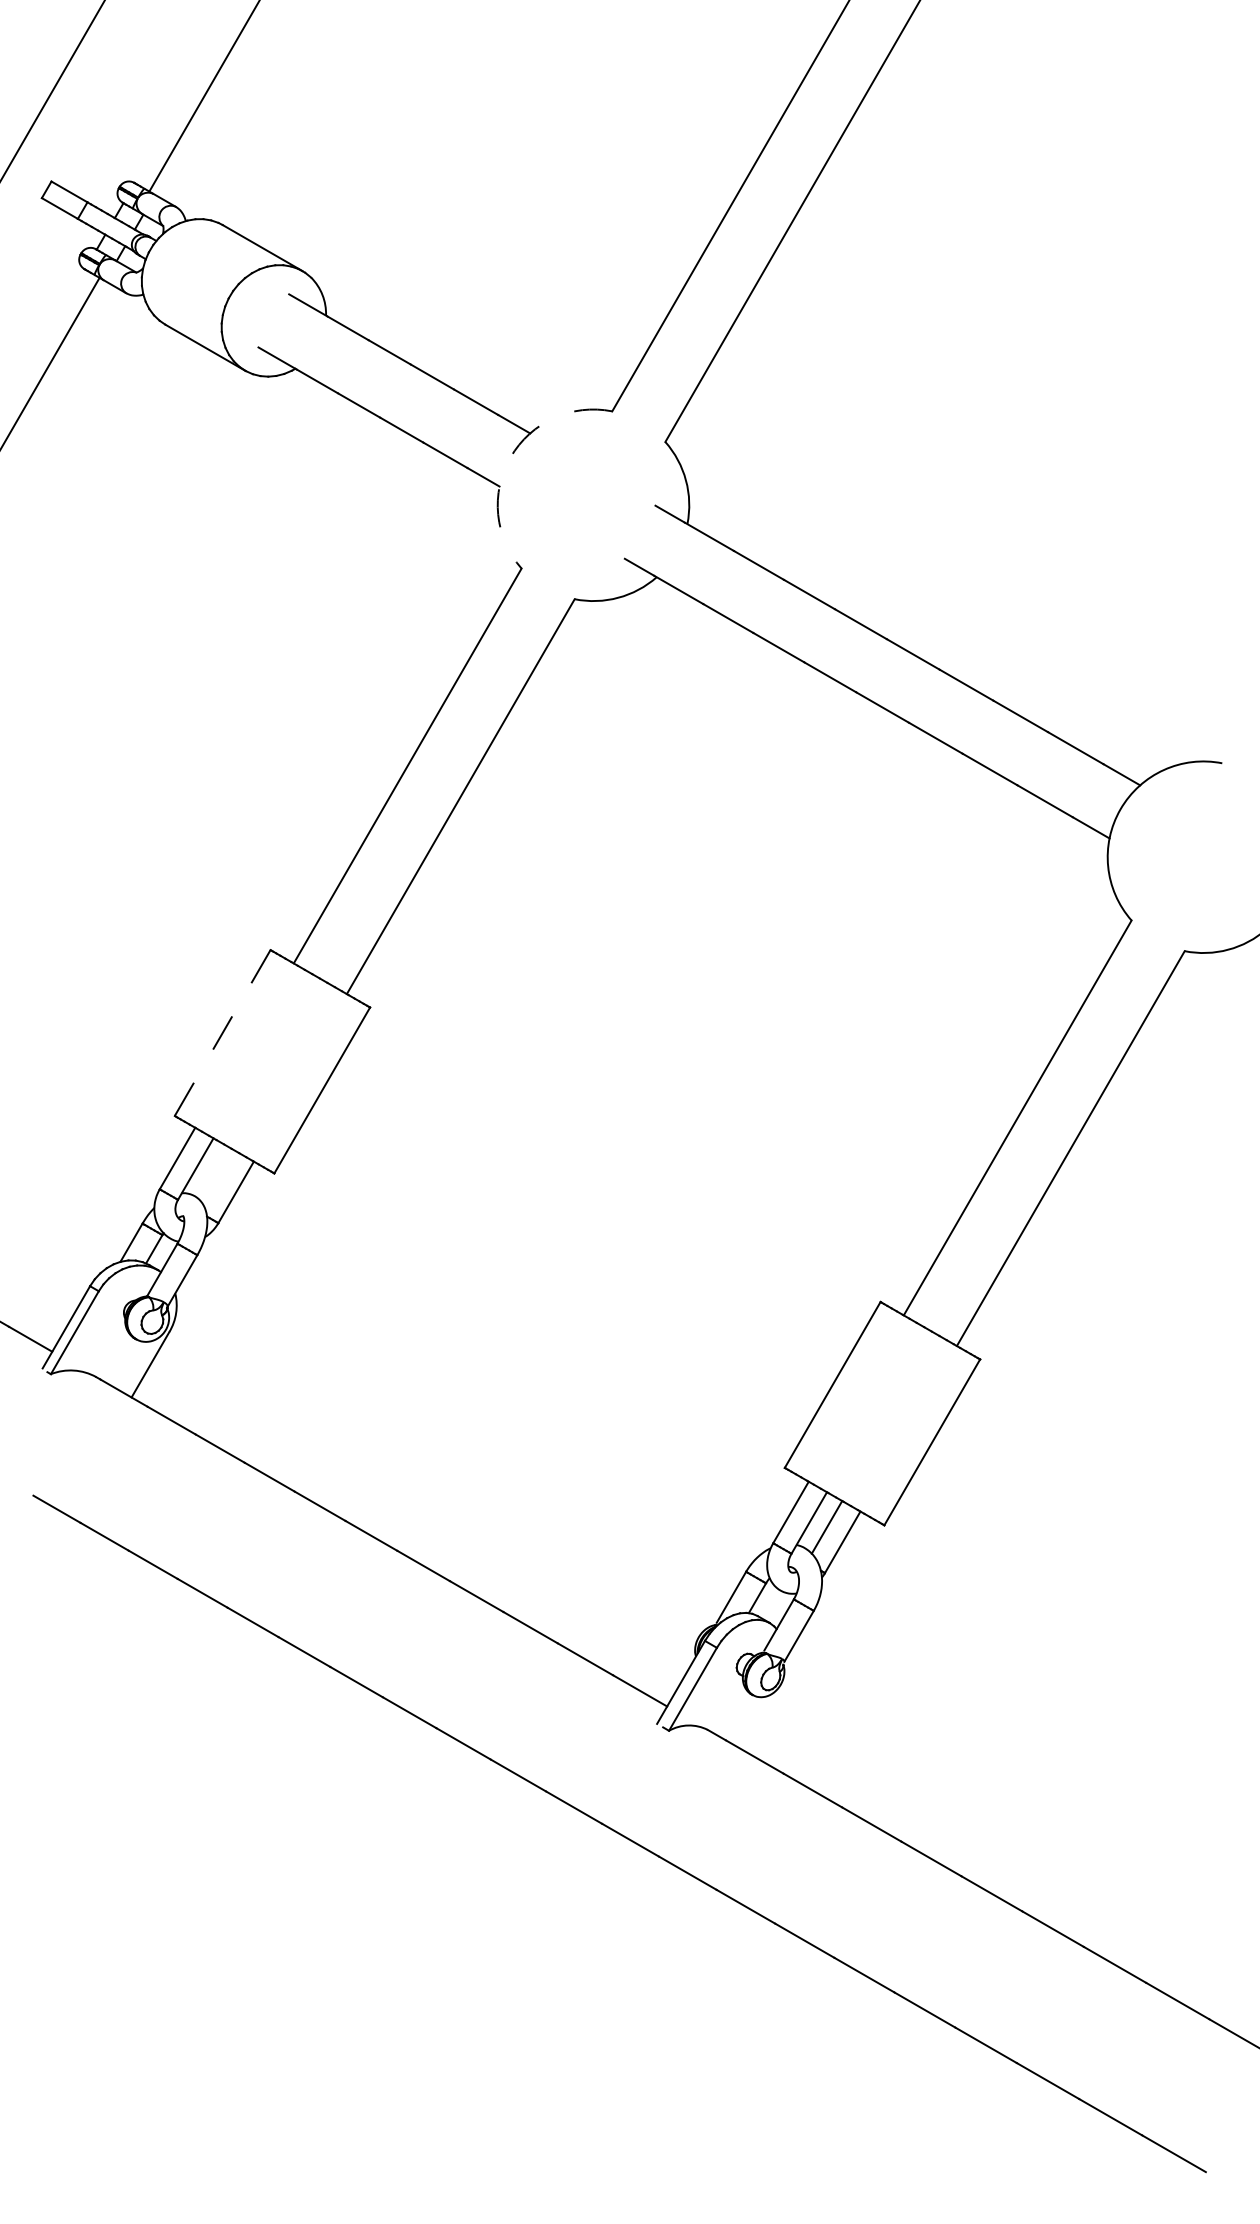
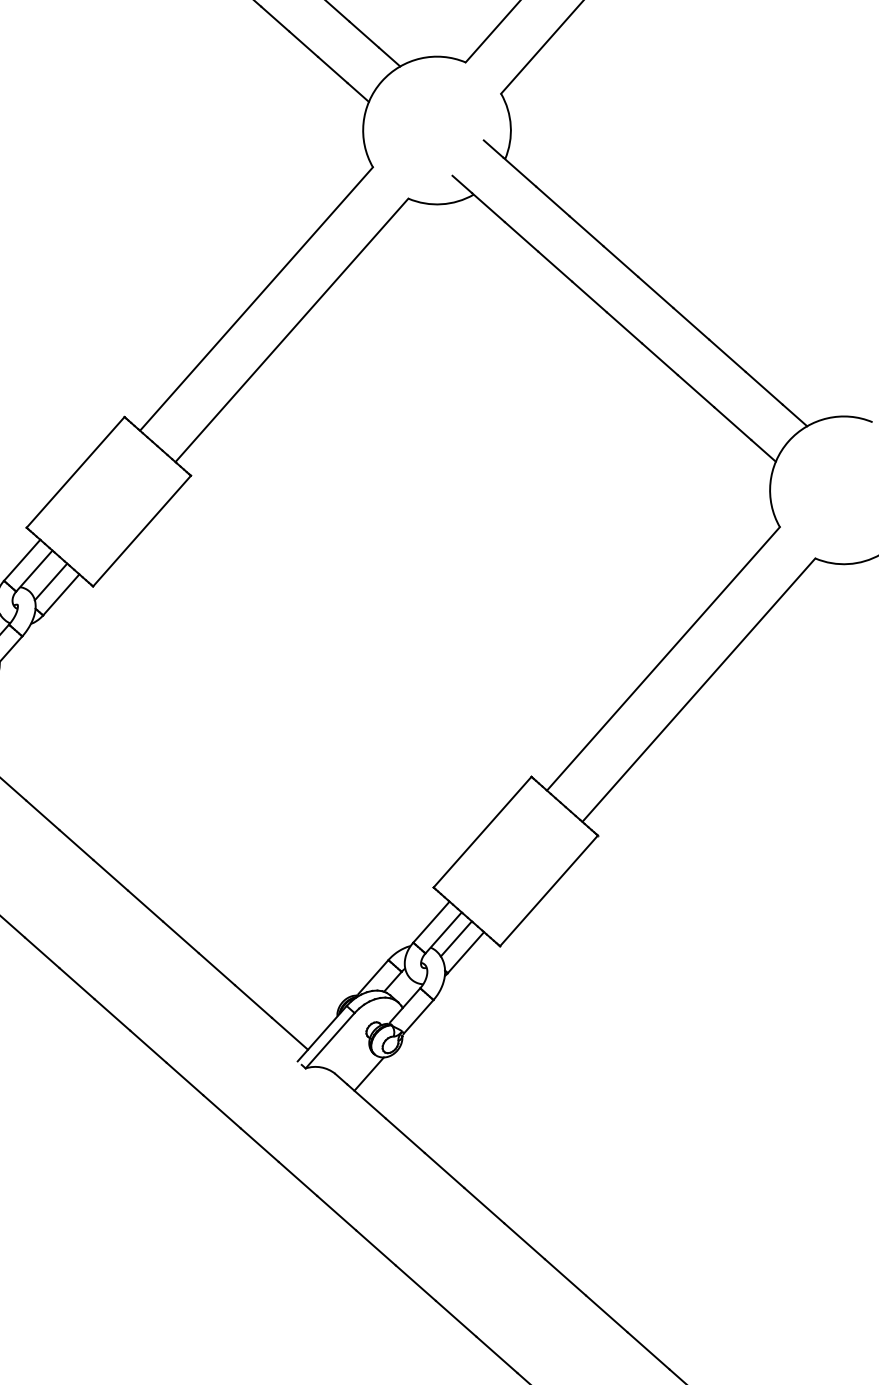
arc: (510, 457) -> (381, 81), dashed -> solid
line: (222, 1033) -> (75, 472), dashed -> solid
line: (219, 1178) -> (50, 581), added
line: (750, 1721) -> (368, 1073), added

